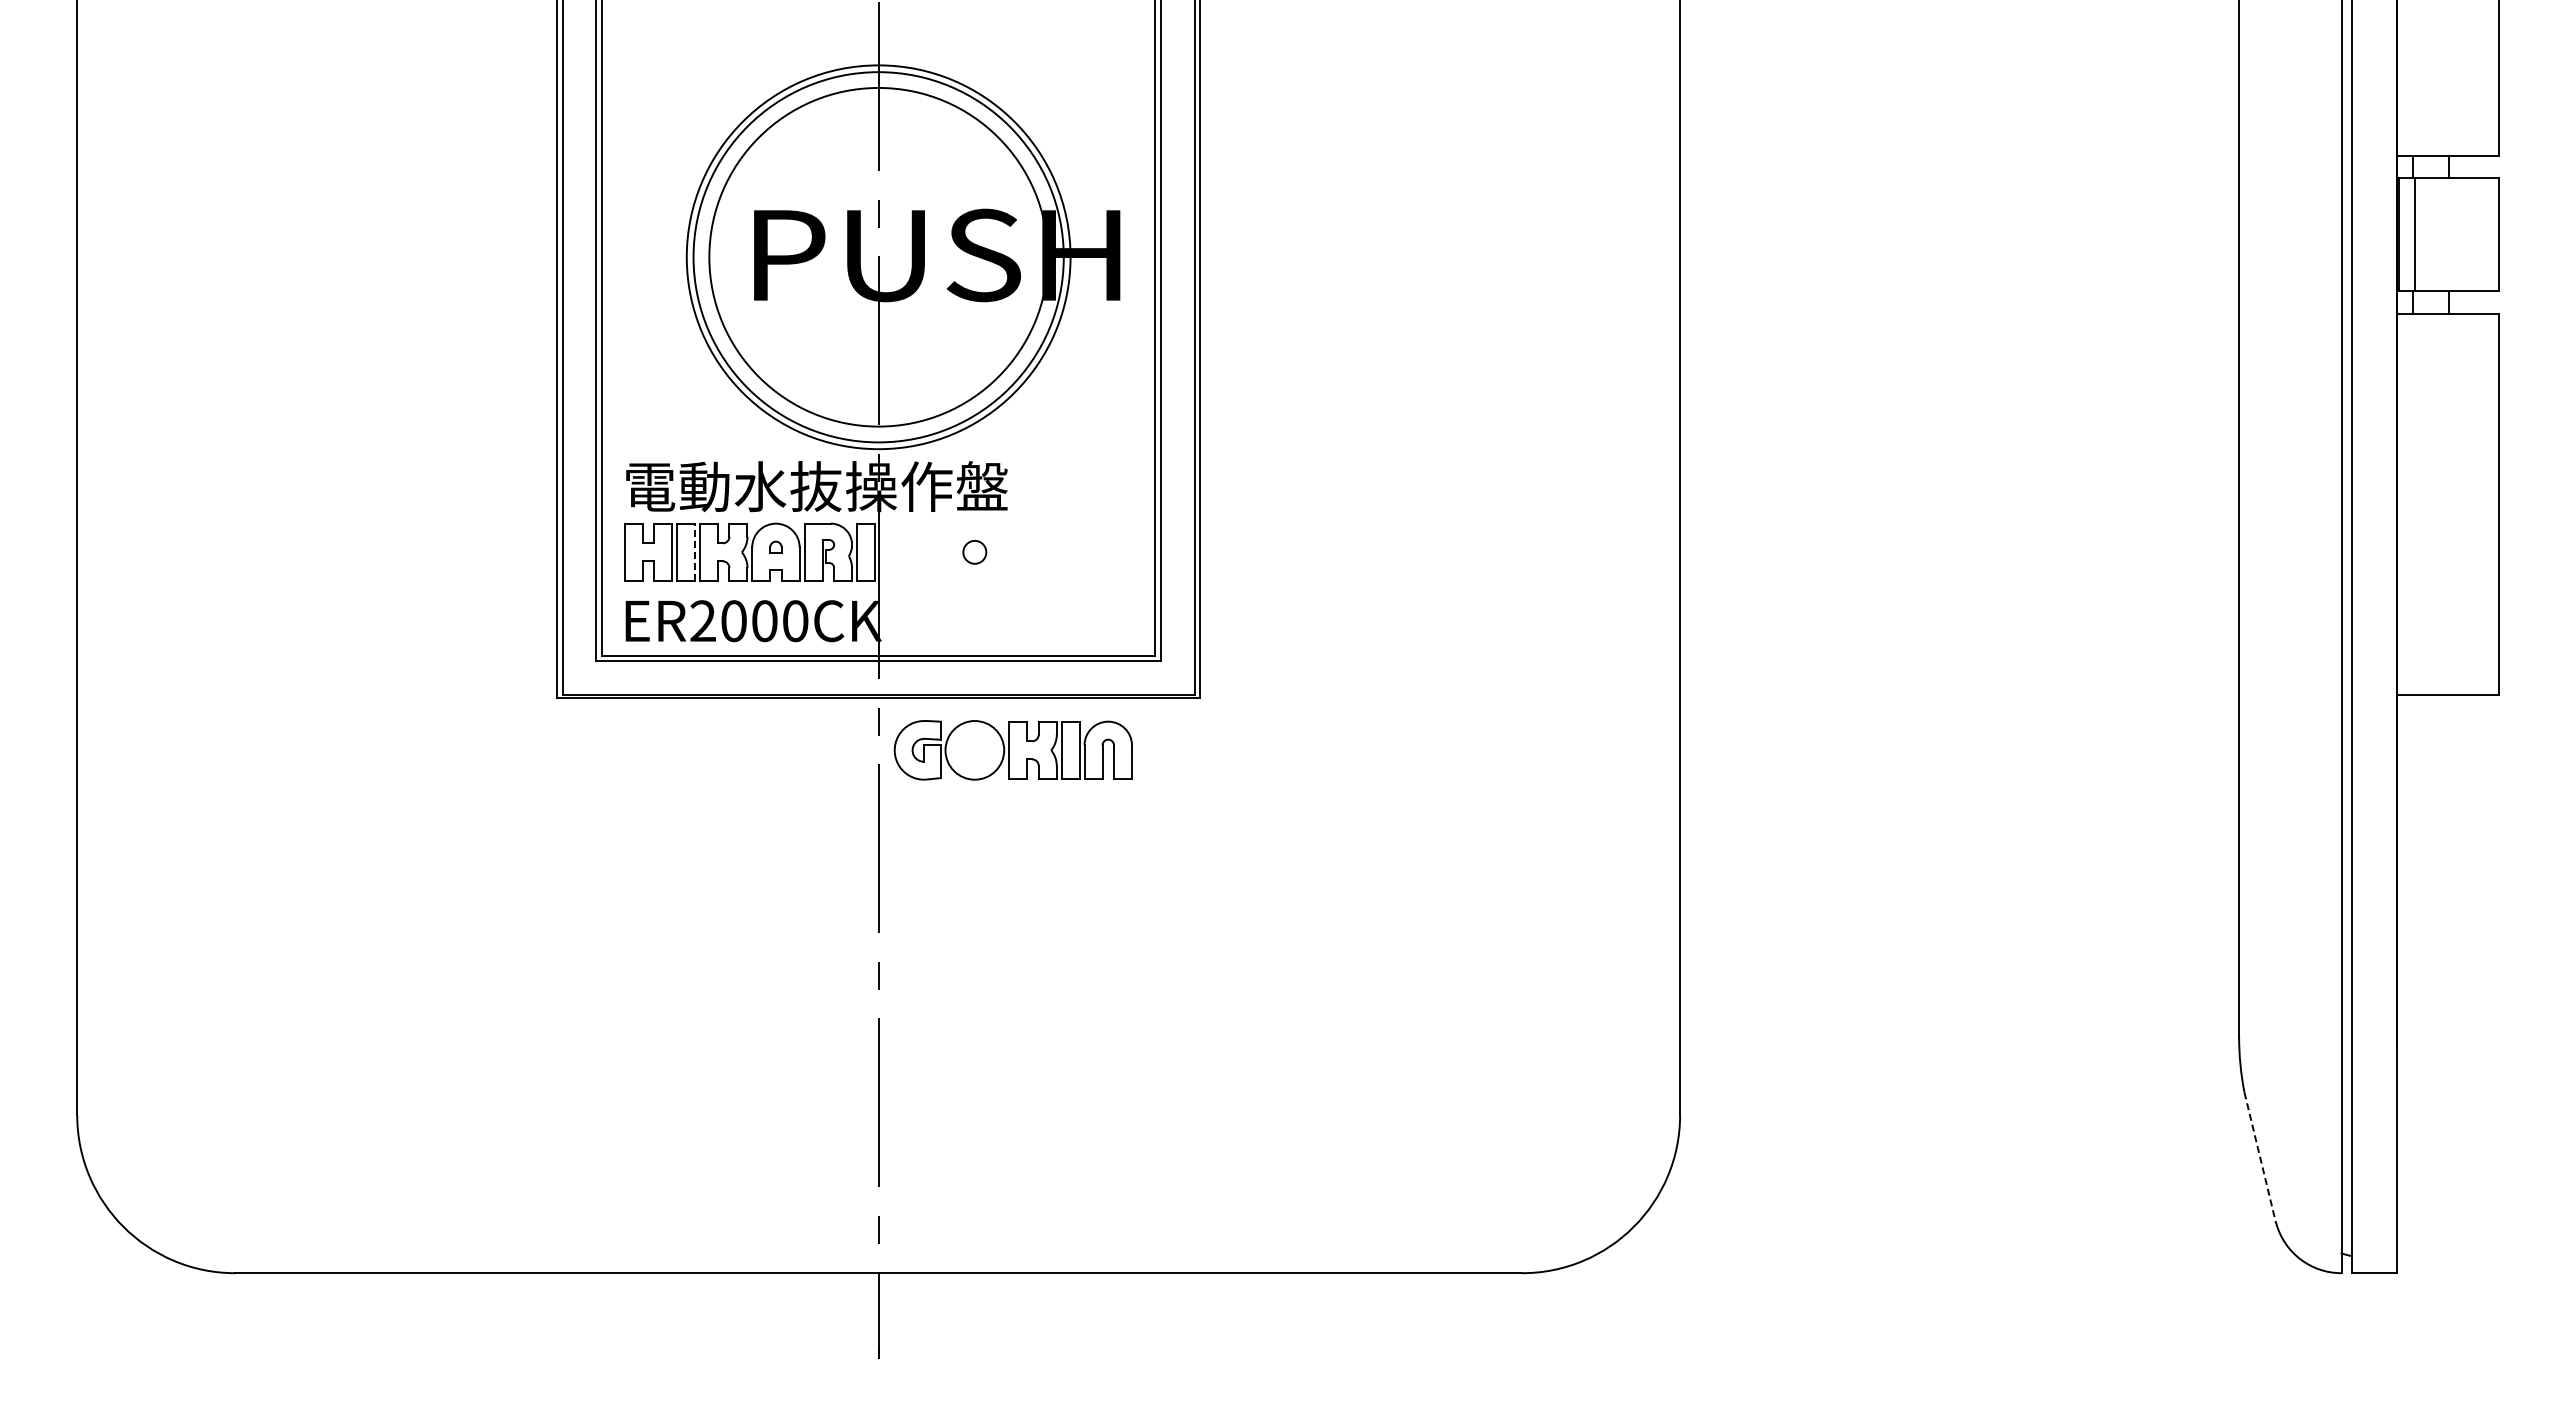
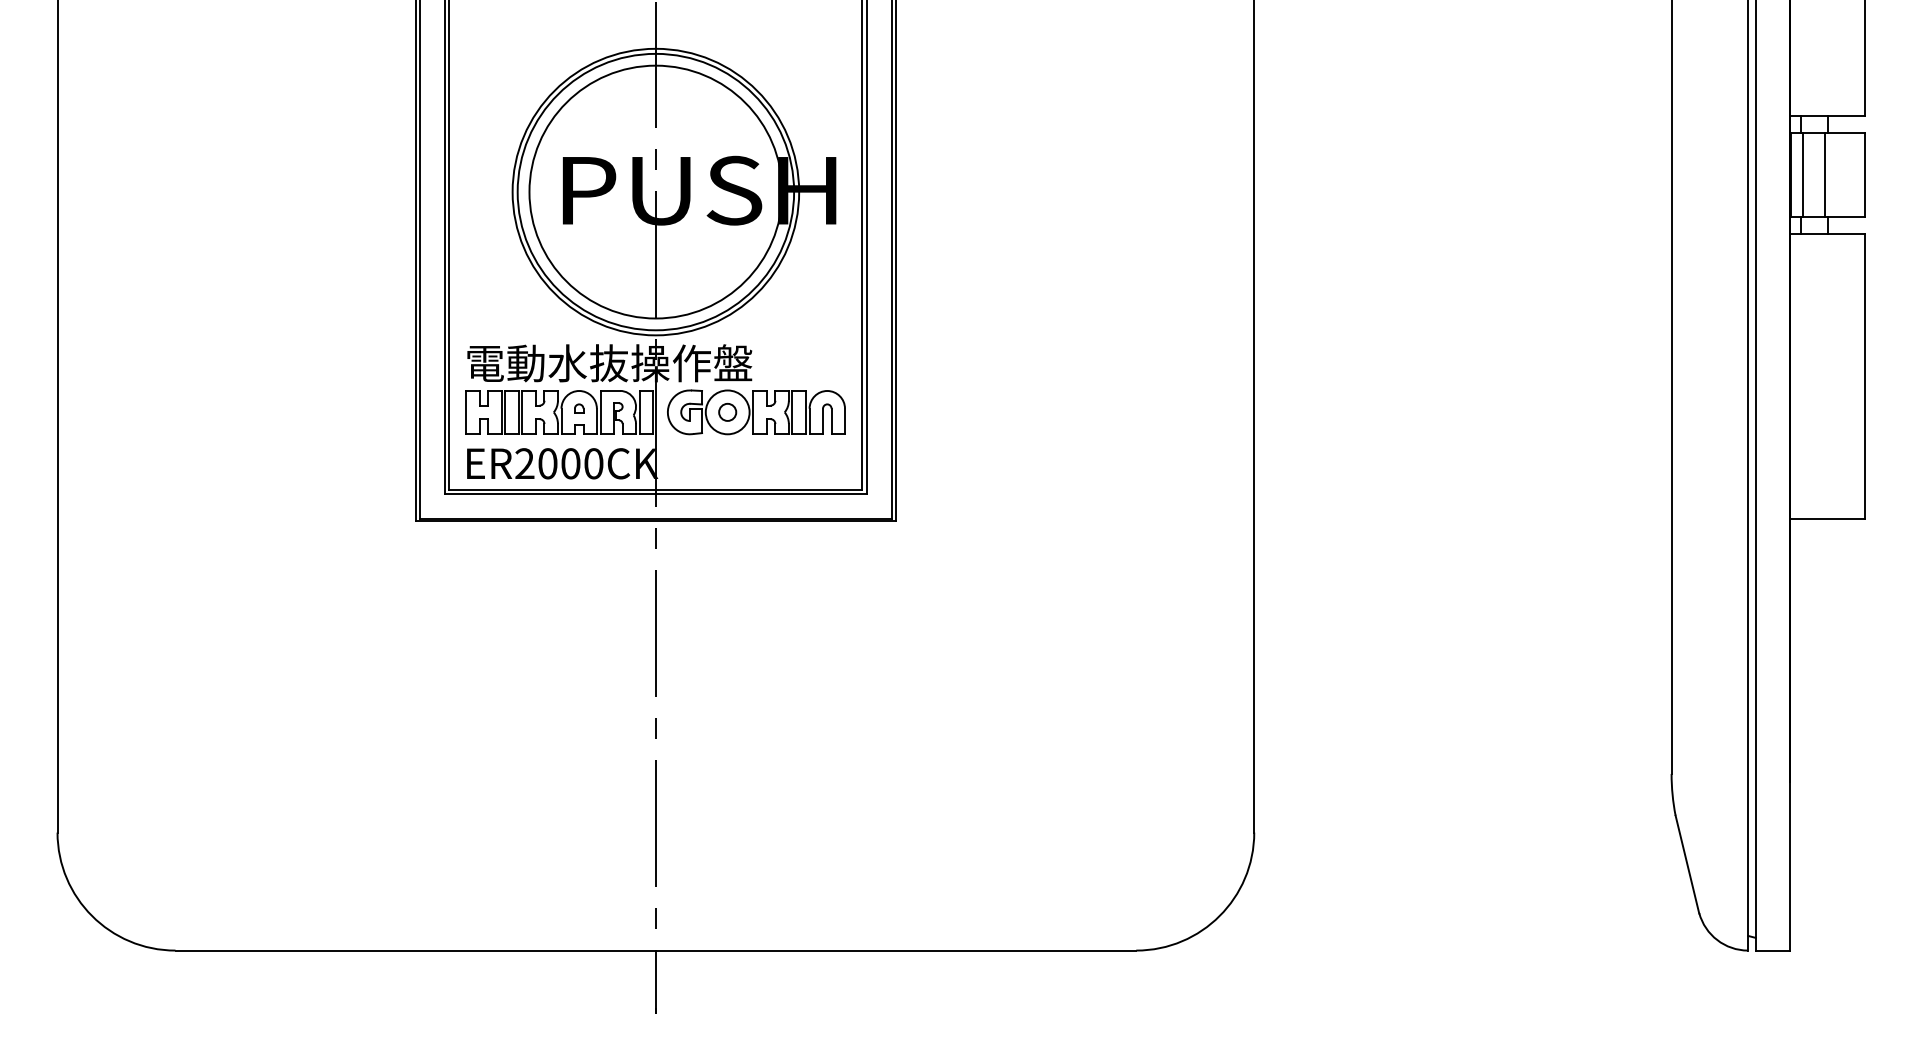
line: (2444, 234) -> (1824, 175), added
line: (694, 552) -> (518, 412), dashed -> solid
part: (1012, 750) -> (755, 412), moved
line: (2260, 1158) -> (1687, 864), dashed -> solid

